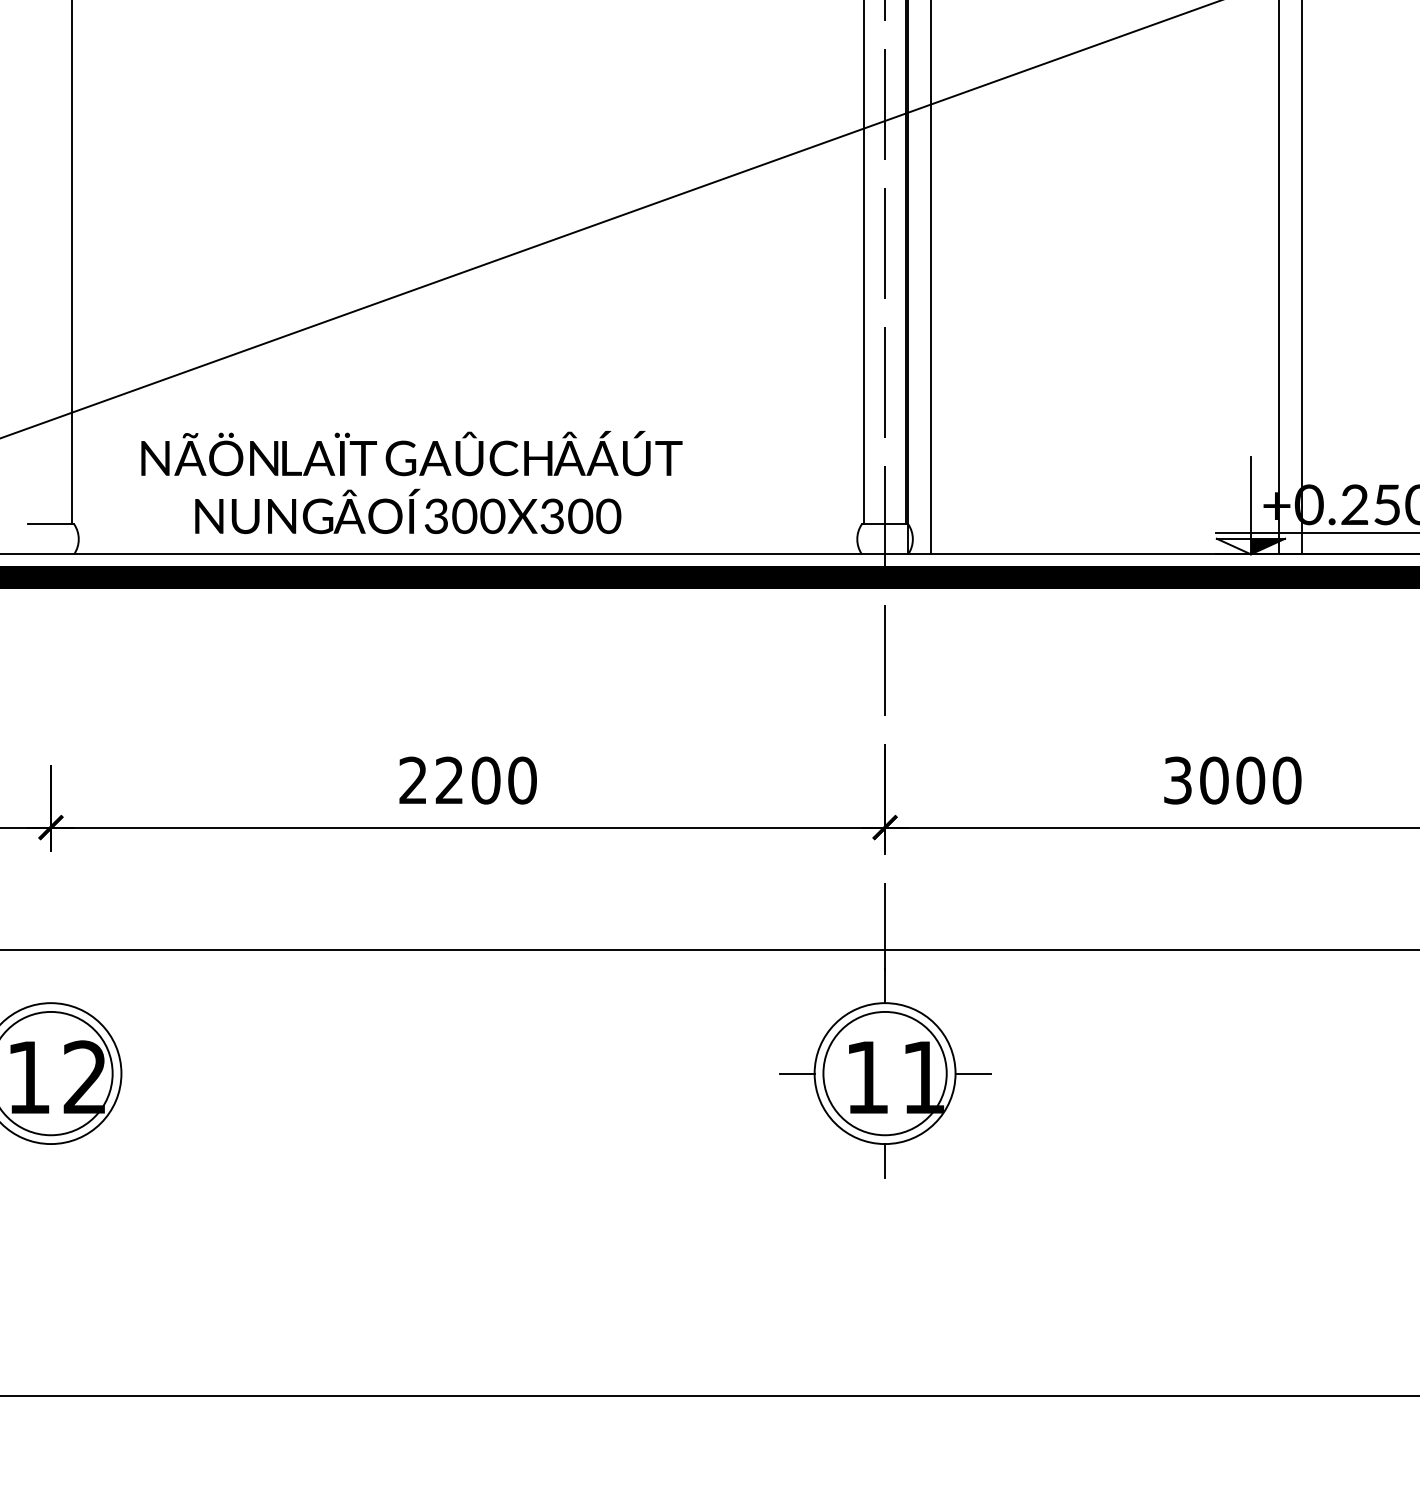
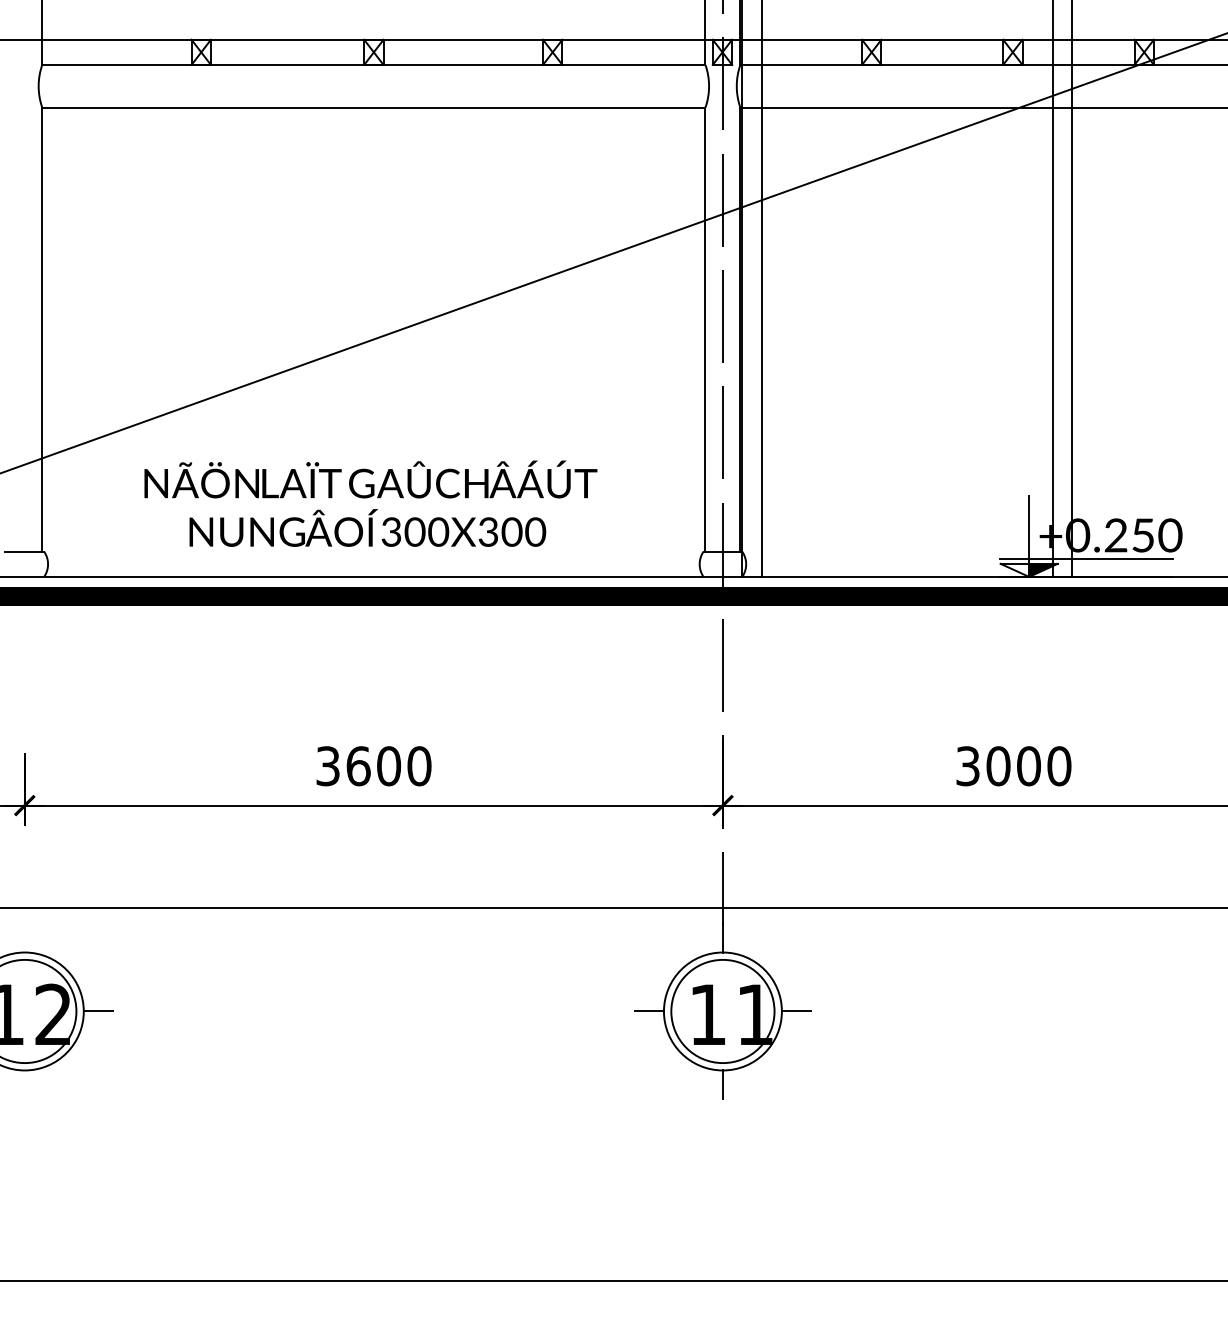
text: (411, 482) -> (370, 503), moved
text: (431, 780) -> (343, 766), 2200 -> 3600
line: (139, 1073) -> (98, 1011), added

